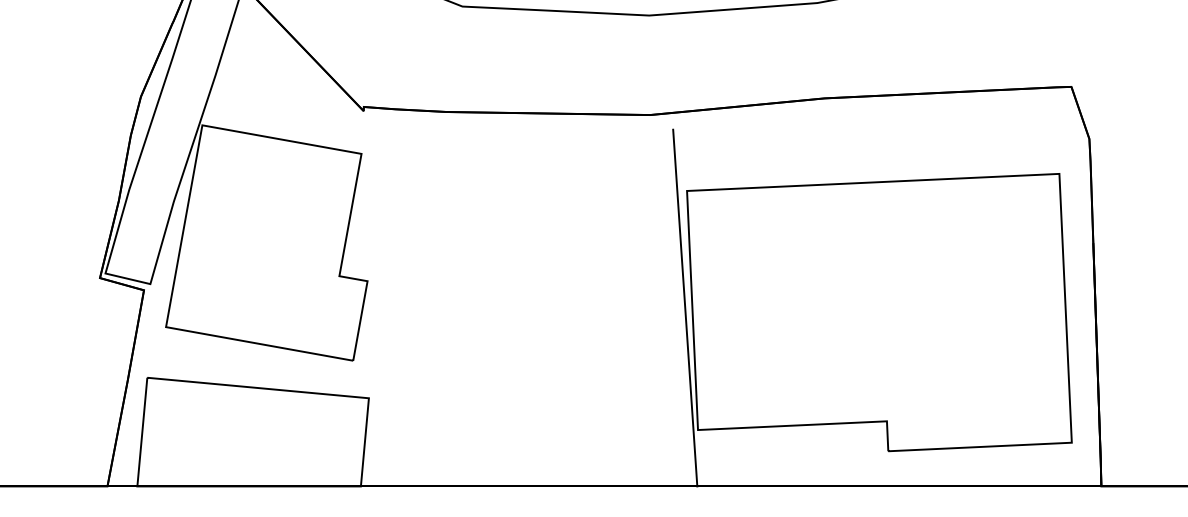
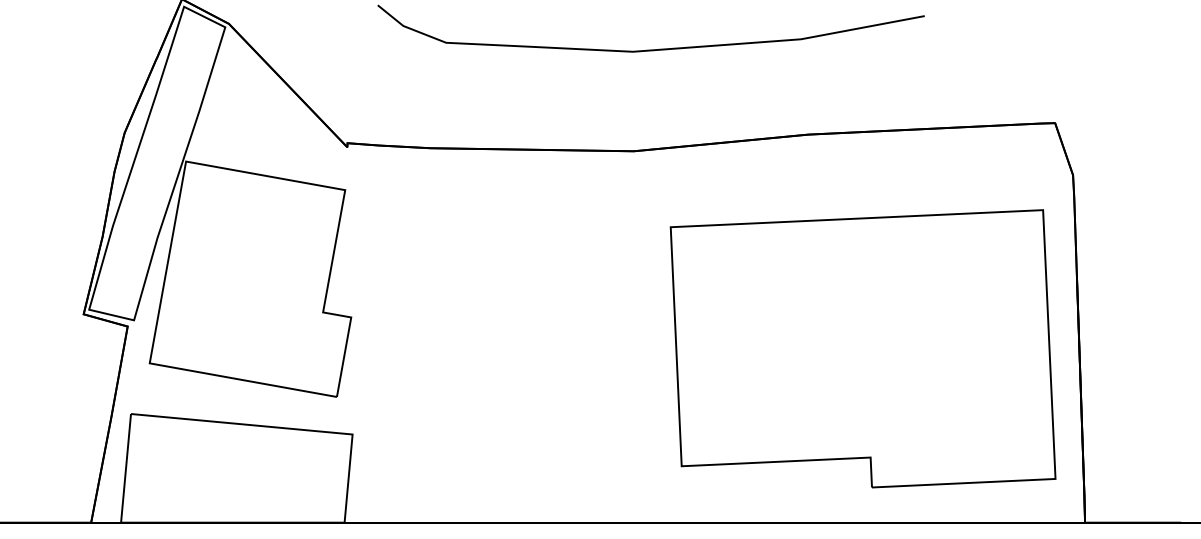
line: (684, 307) -> (668, 343), removed

